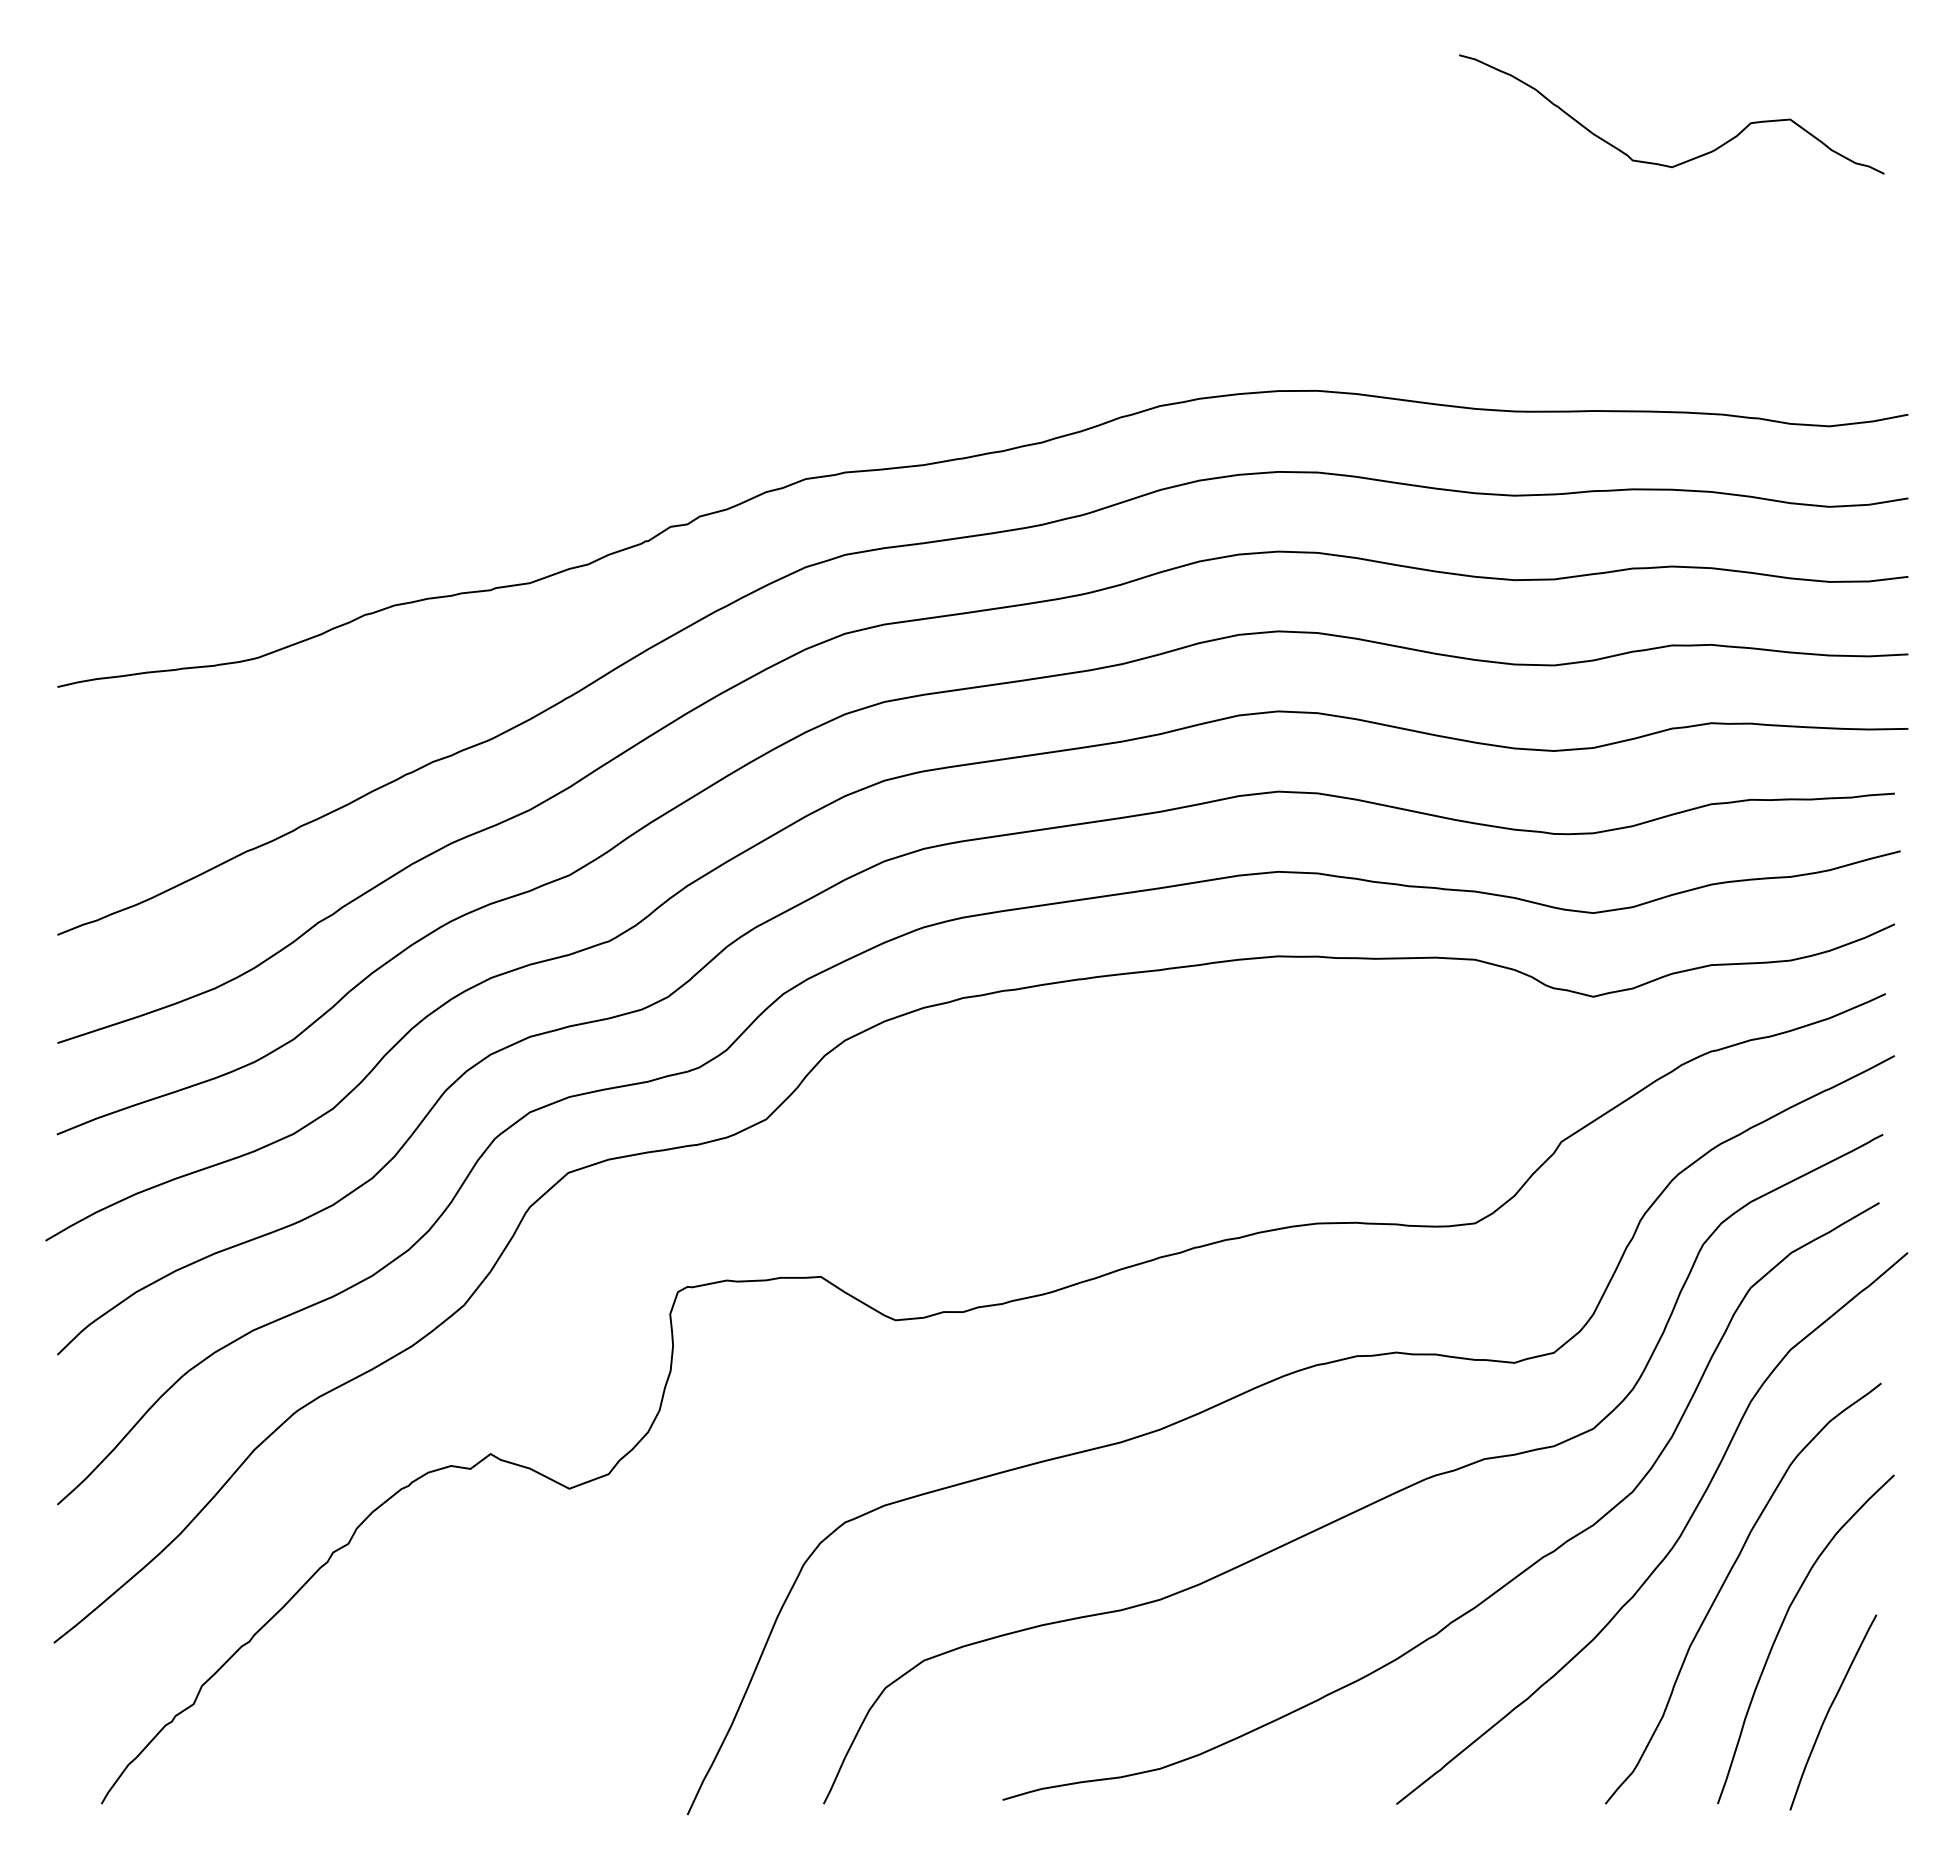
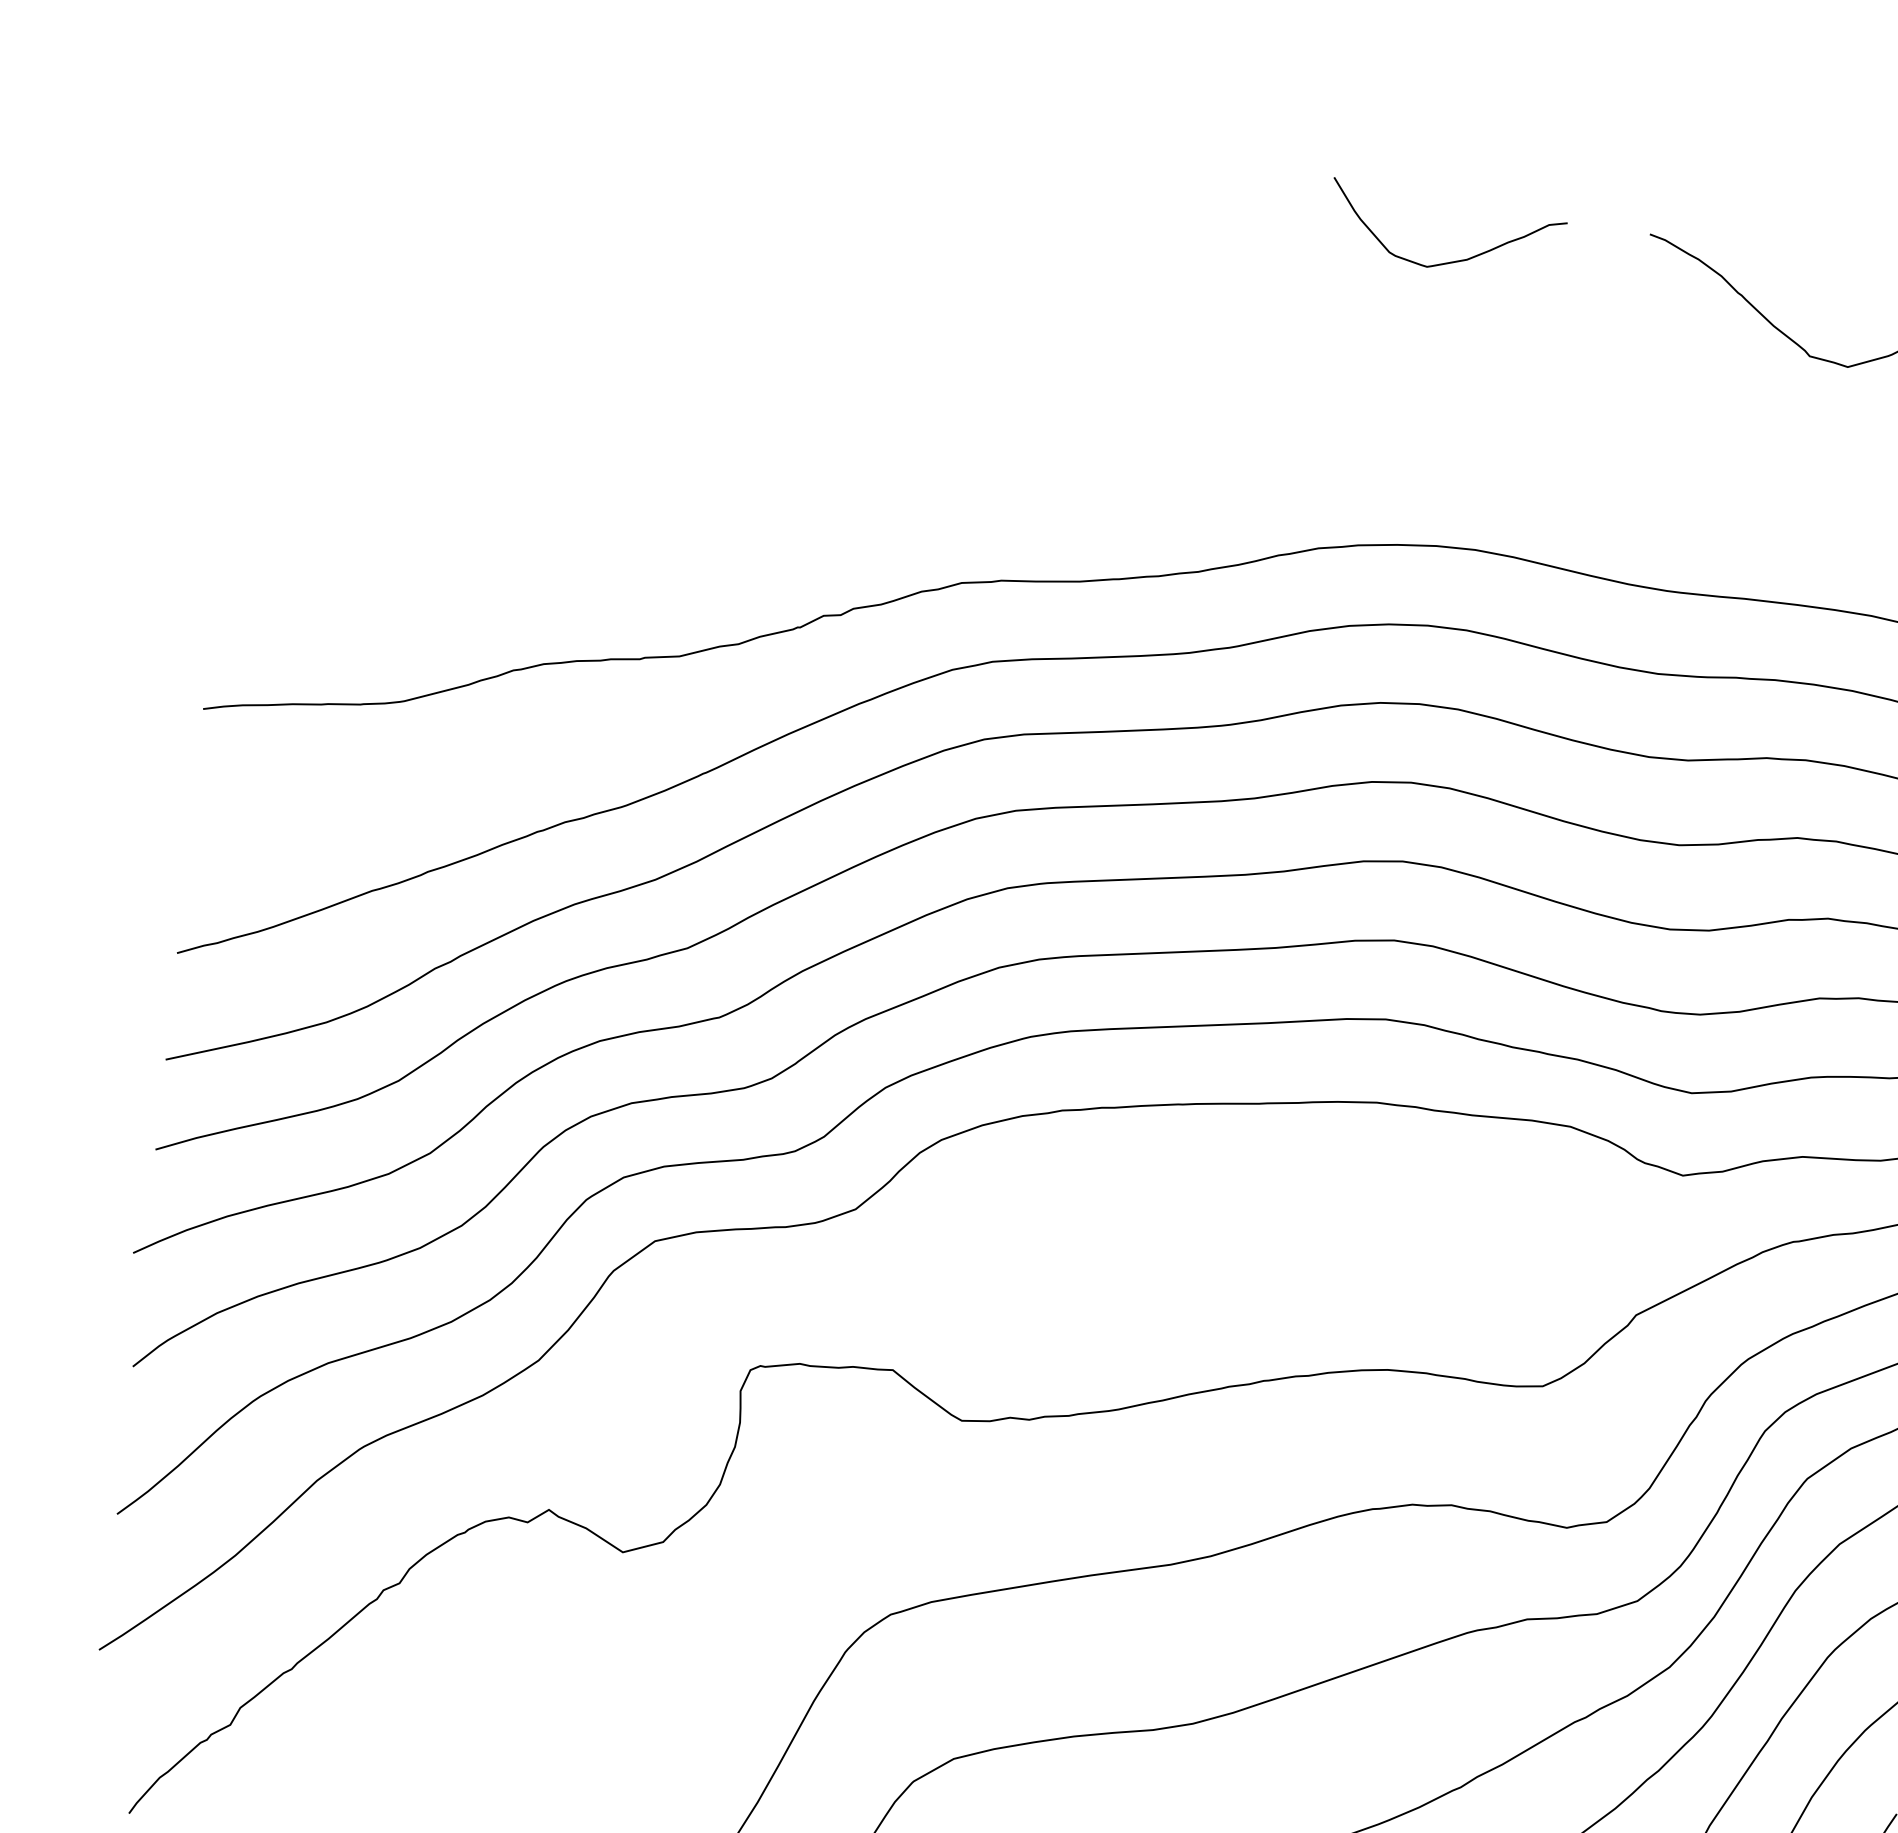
curve: (1266, 102) -> (1455, 260), added

